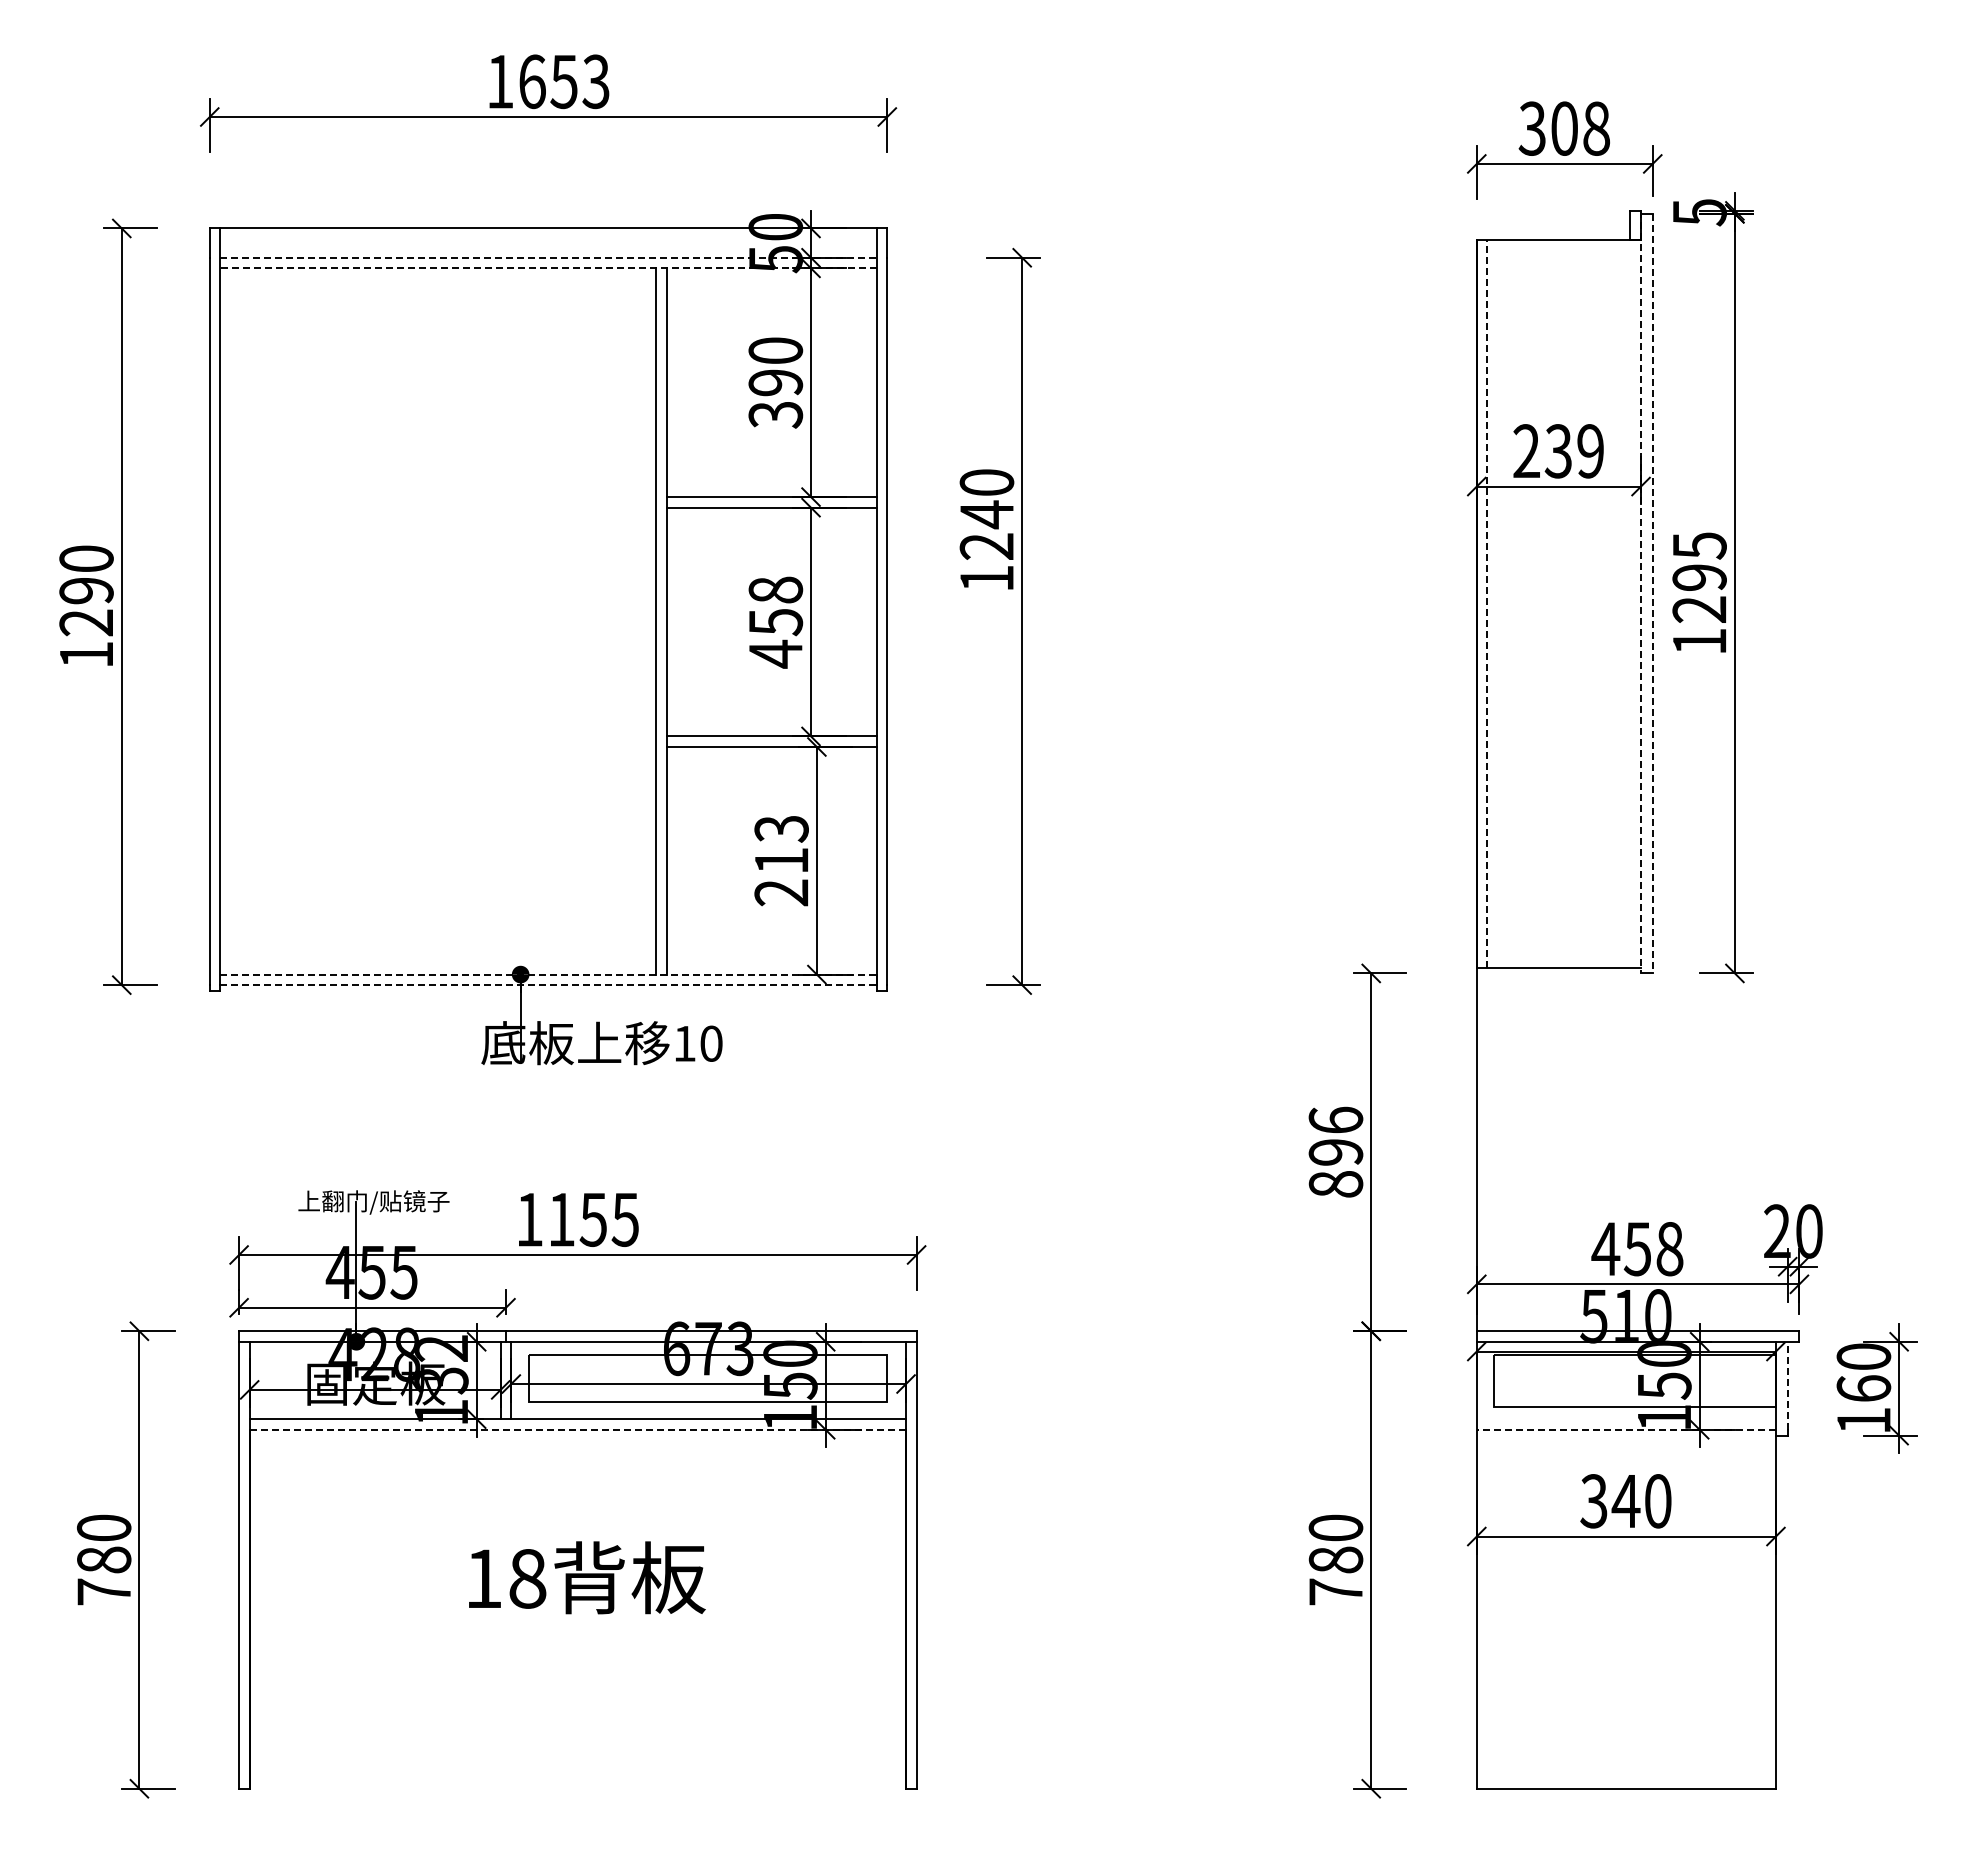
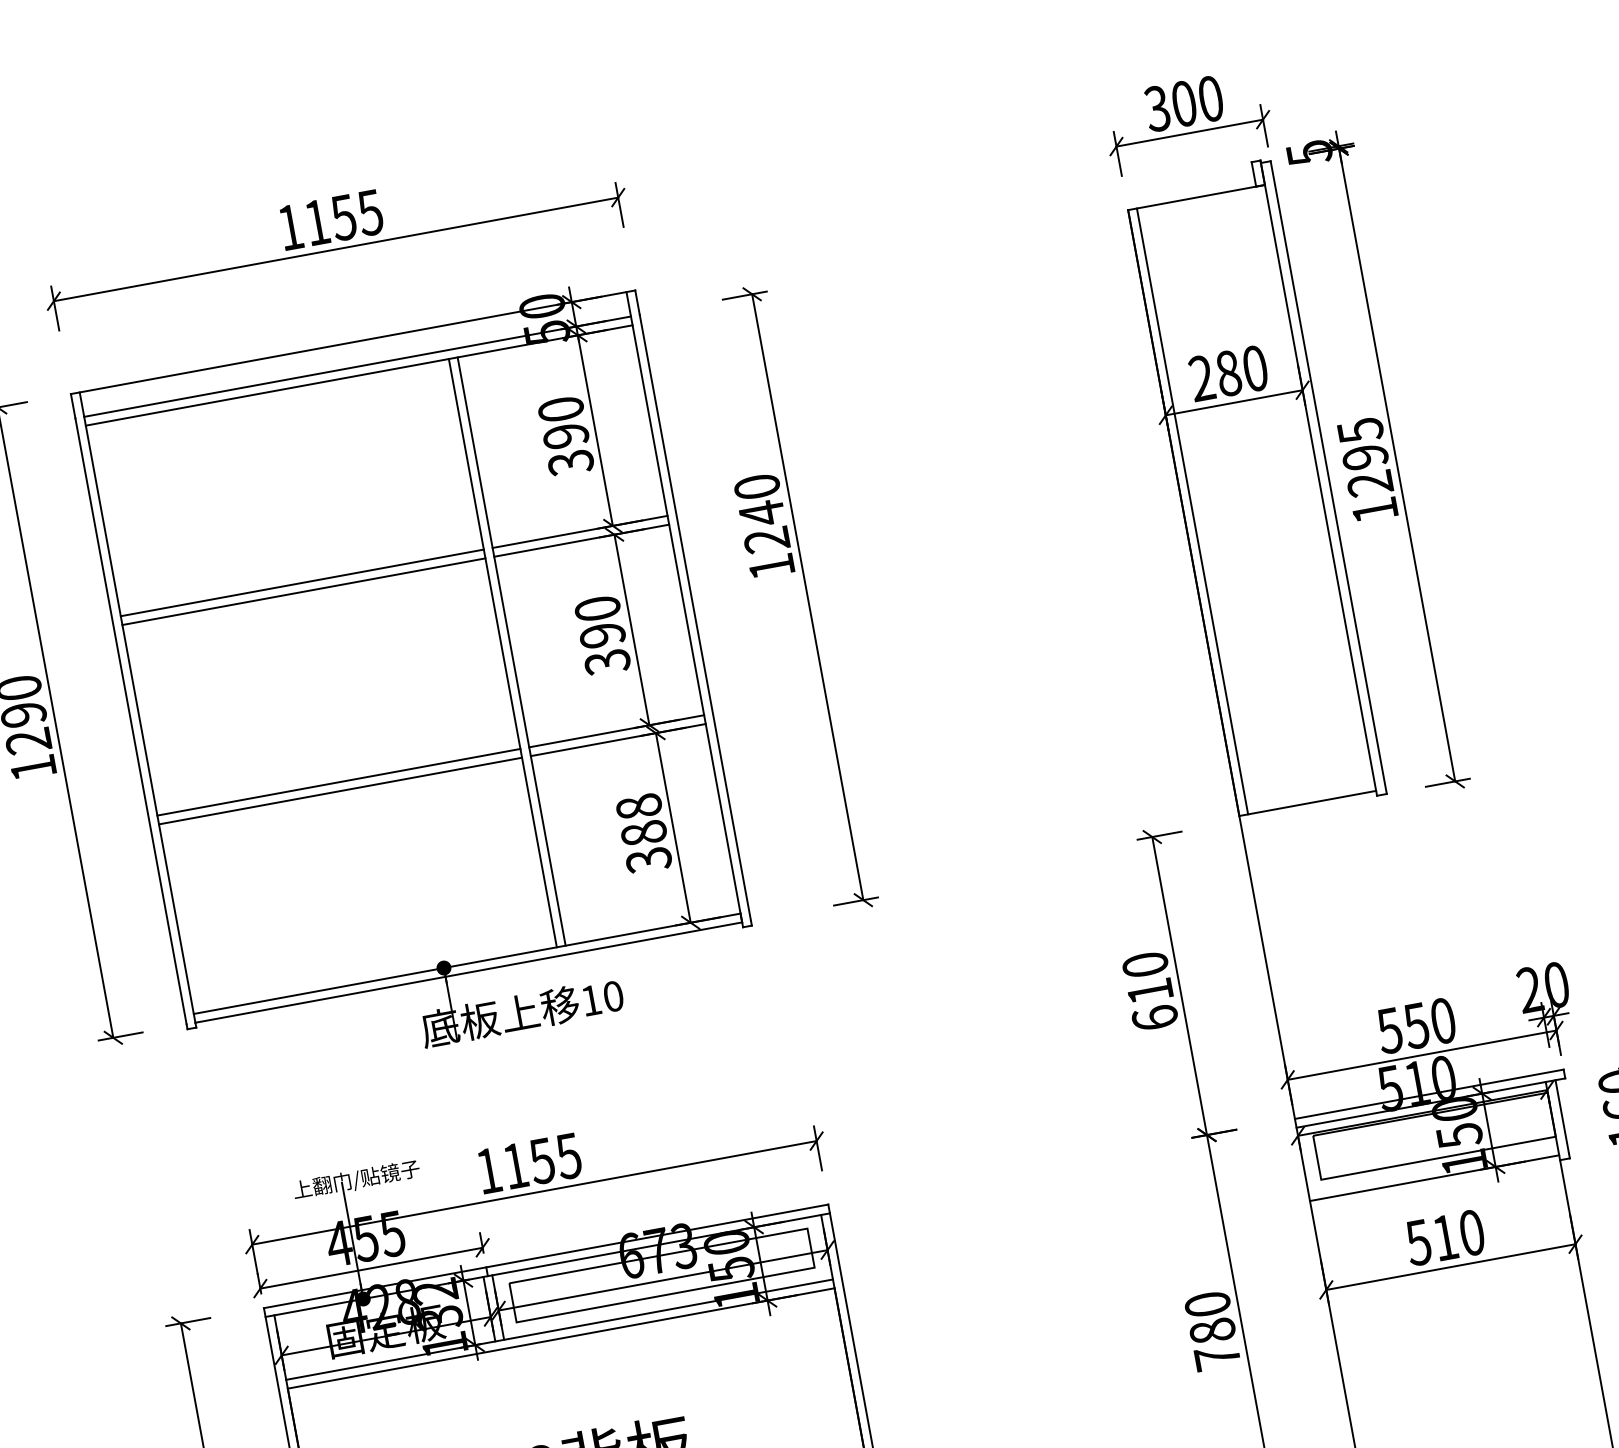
text: (564, 81) -> (343, 217), 1653 -> 1155
text: (1596, 128) -> (1210, 98), 308 -> 300
line: (549, 257) -> (358, 366), dashed -> solid
line: (548, 268) -> (359, 375), dashed -> solid
text: (1573, 451) -> (1240, 371), 239 -> 280
line: (438, 497) -> (302, 583), added
line: (438, 507) -> (304, 591), added
line: (1641, 592) -> (1319, 478), dashed -> solid
line: (1652, 593) -> (1328, 477), dashed -> solid
line: (1487, 603) -> (1192, 511), dashed -> solid
text: (775, 622) -> (602, 635), 458 -> 390
line: (438, 736) -> (339, 782), added
line: (438, 747) -> (340, 791), added
text: (781, 860) -> (643, 833), 213 -> 388
line: (549, 974) -> (467, 963), dashed -> solid
line: (549, 985) -> (469, 972), dashed -> solid
text: (1335, 1151) -> (1149, 990), 896 -> 610
text: (1637, 1248) -> (1416, 1025), 458 -> 550
line: (1787, 1385) -> (1562, 1116), dashed -> solid
line: (578, 1429) -> (561, 1338), dashed -> solid
line: (1626, 1429) -> (1434, 1177), dashed -> solid
text: (1610, 1501) -> (1432, 1240), 340 -> 510

